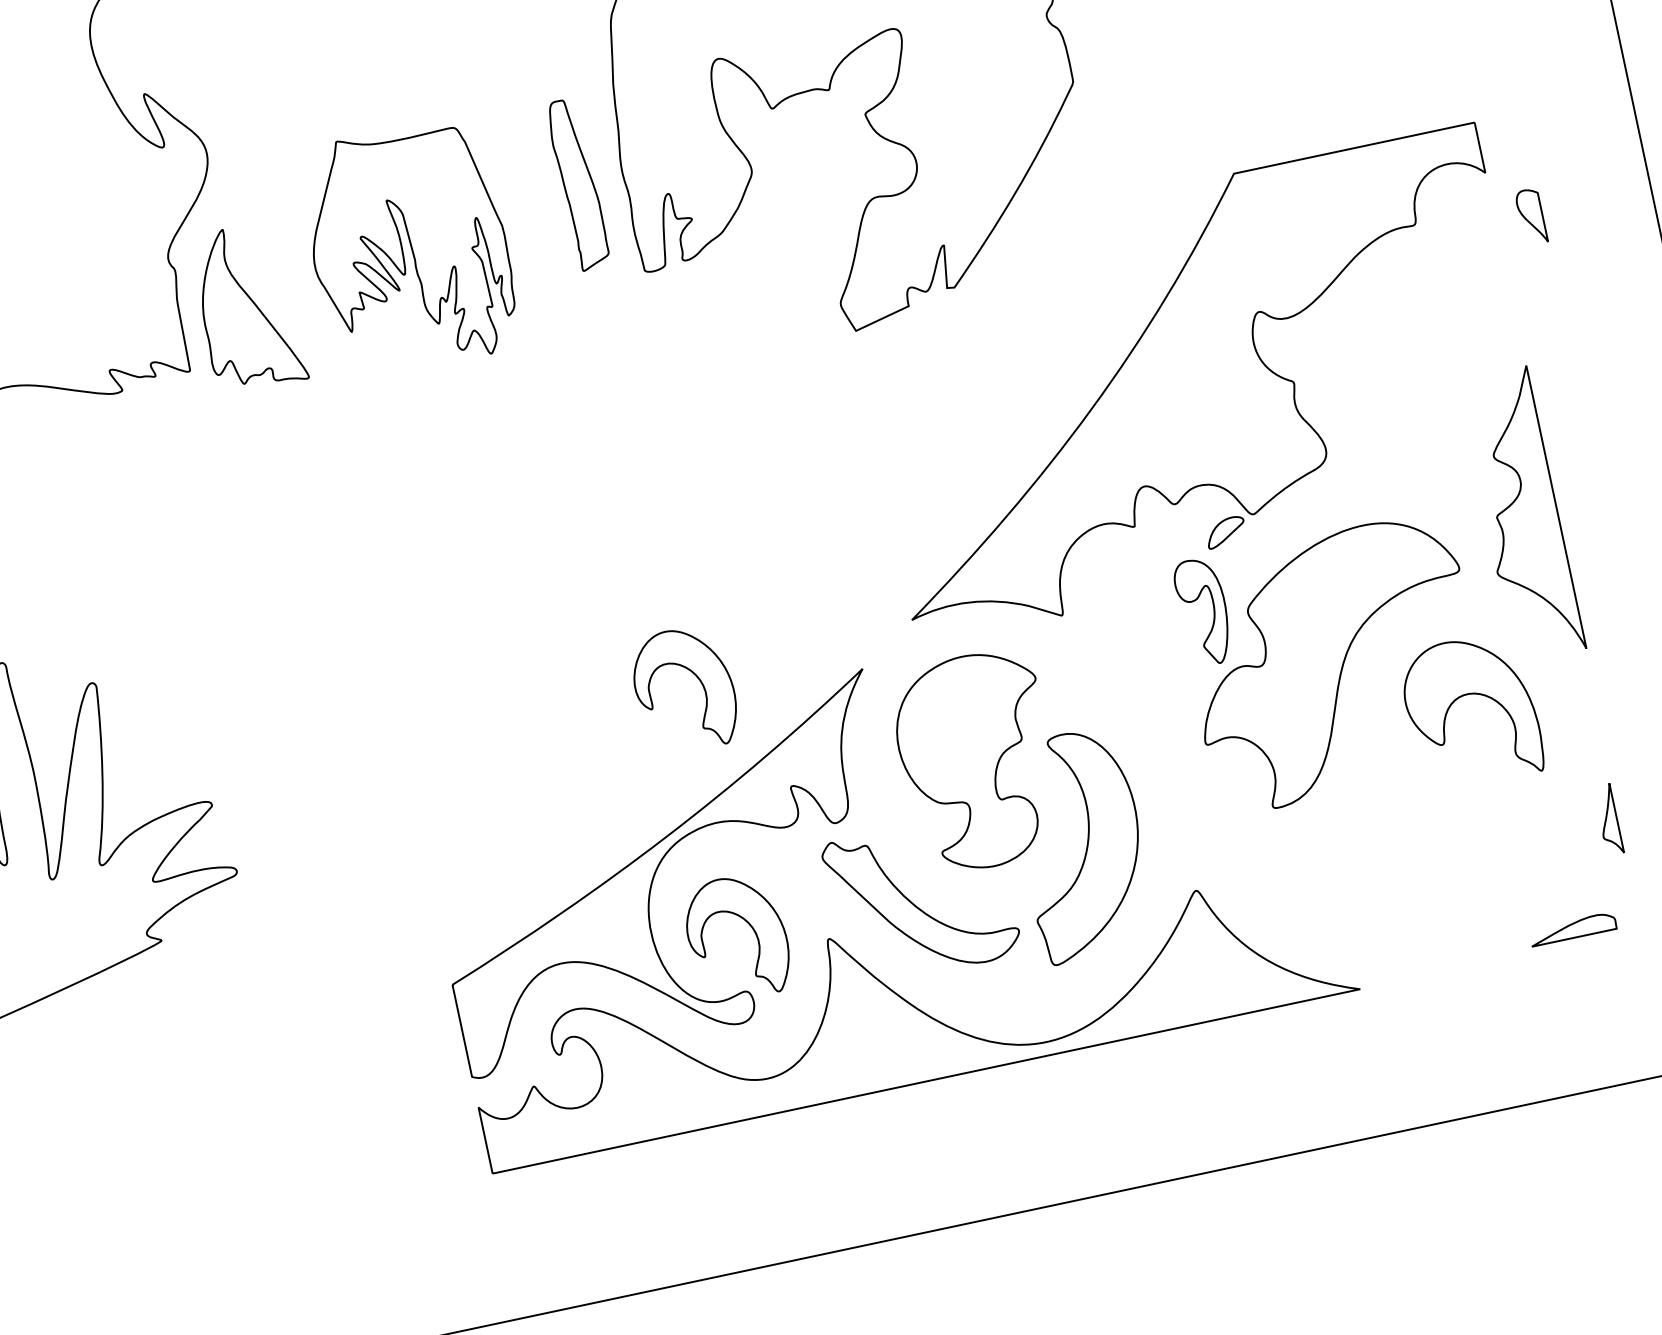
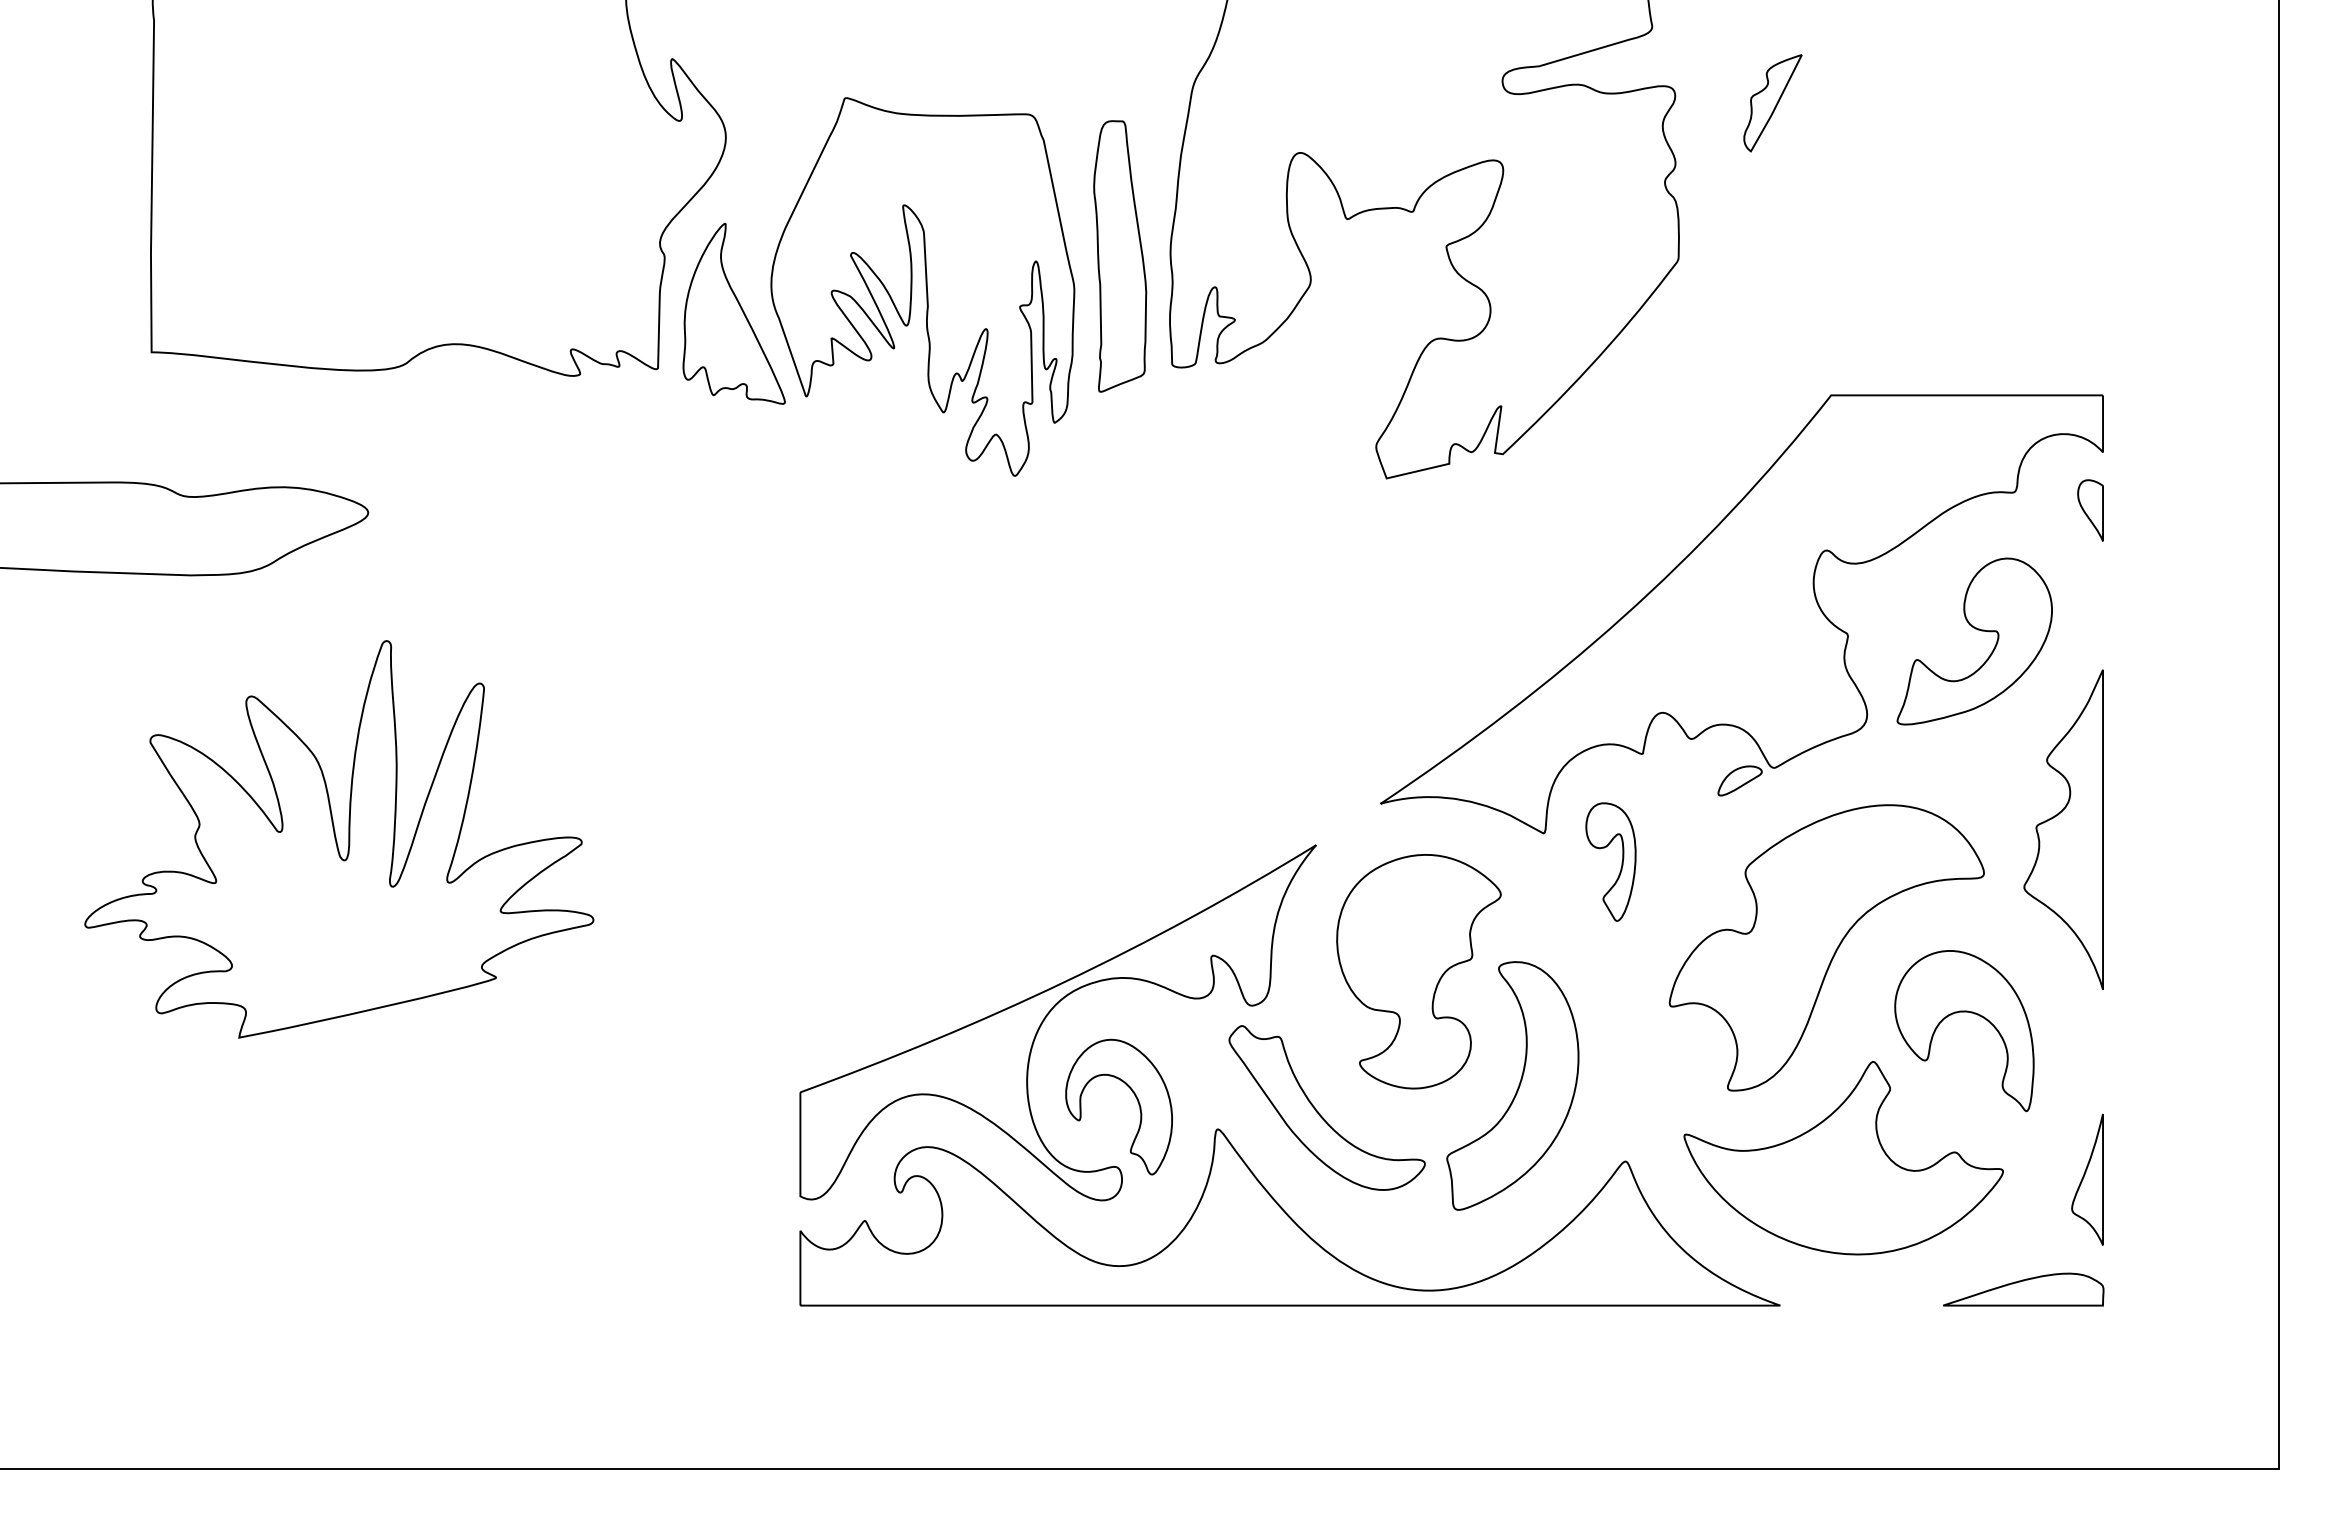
part: (578, 184) -> (1120, 256), size x1.43
part: (1531, 217) -> (2090, 510), moved
part: (408, 248) -> (922, 286), size x1.43
part: (1408, 354) -> (1978, 630), added
part: (1213, 610) -> (1621, 862), moved
part: (697, 678) -> (1135, 817), removed
part: (1608, 819) -> (2087, 1179), size x1.67
part: (1388, 847) -> (1843, 1158), added
part: (1572, 929) -> (2023, 1289), size x1.67

